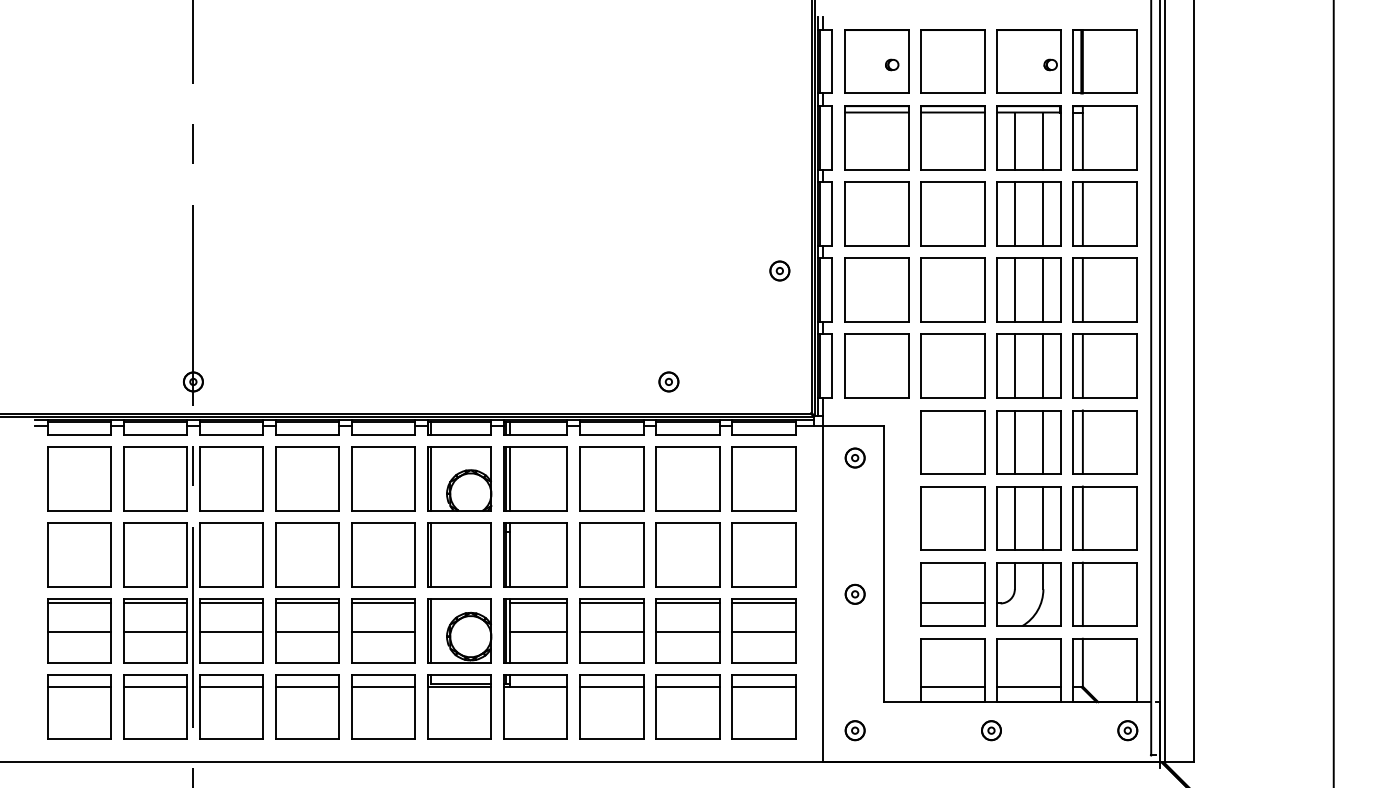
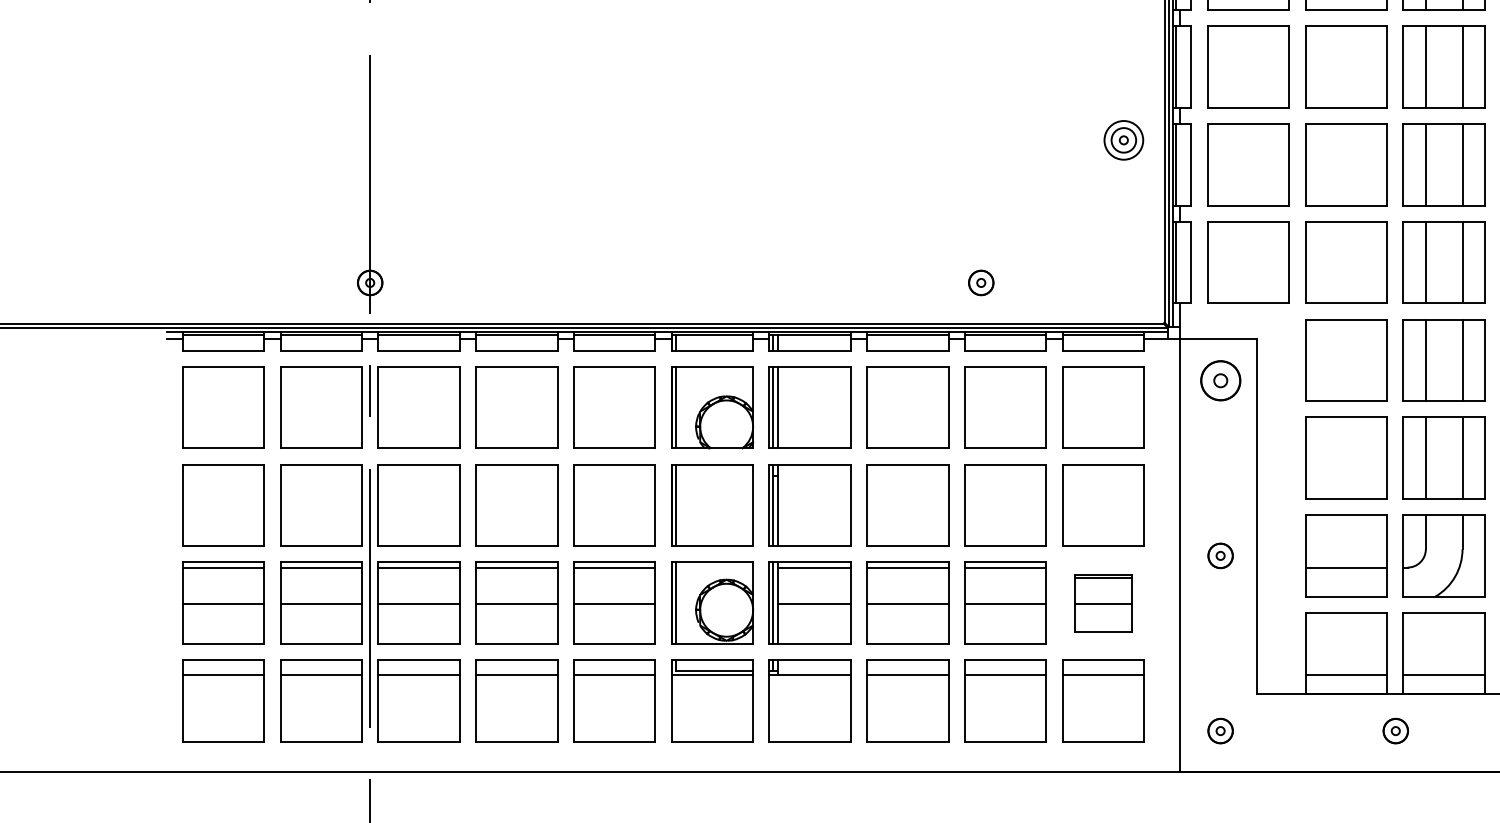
circle: (779, 270) -> (1123, 139), size x1.6
part: (854, 457) -> (1219, 380), size x1.6
part: (763, 630) -> (1102, 602), size x0.7

